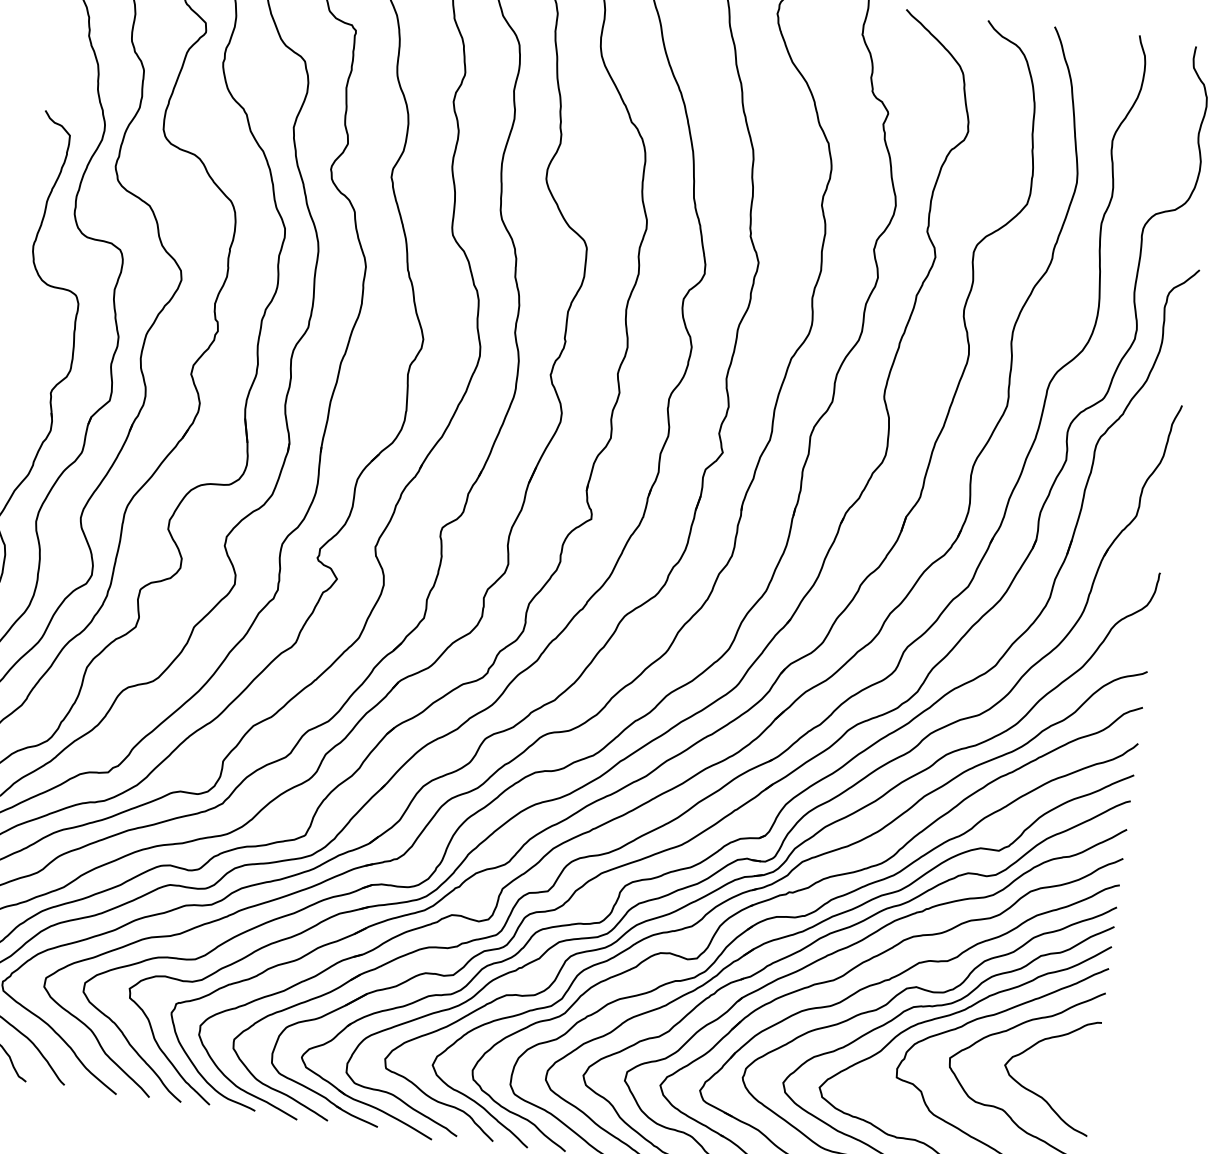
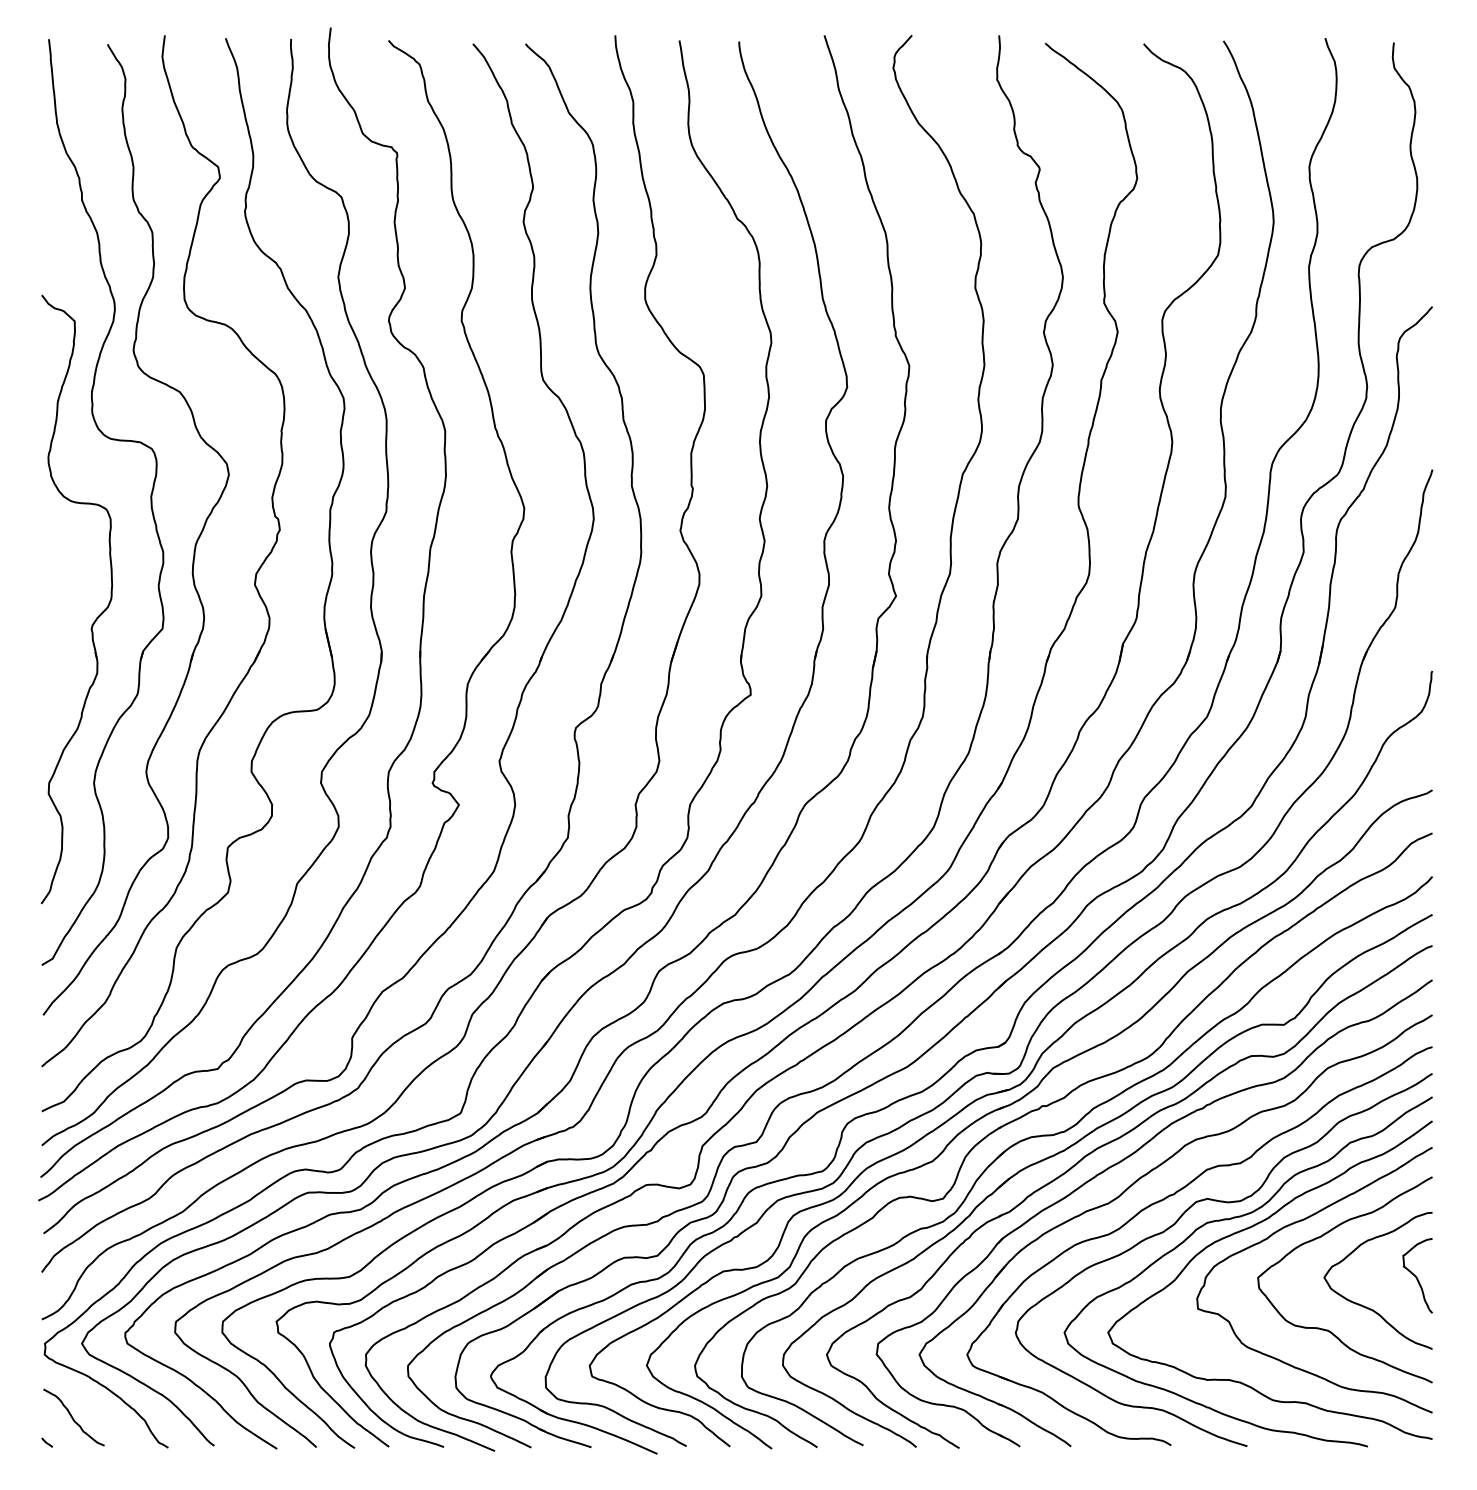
curve: (1081, 1073) -> (1416, 1275), added

